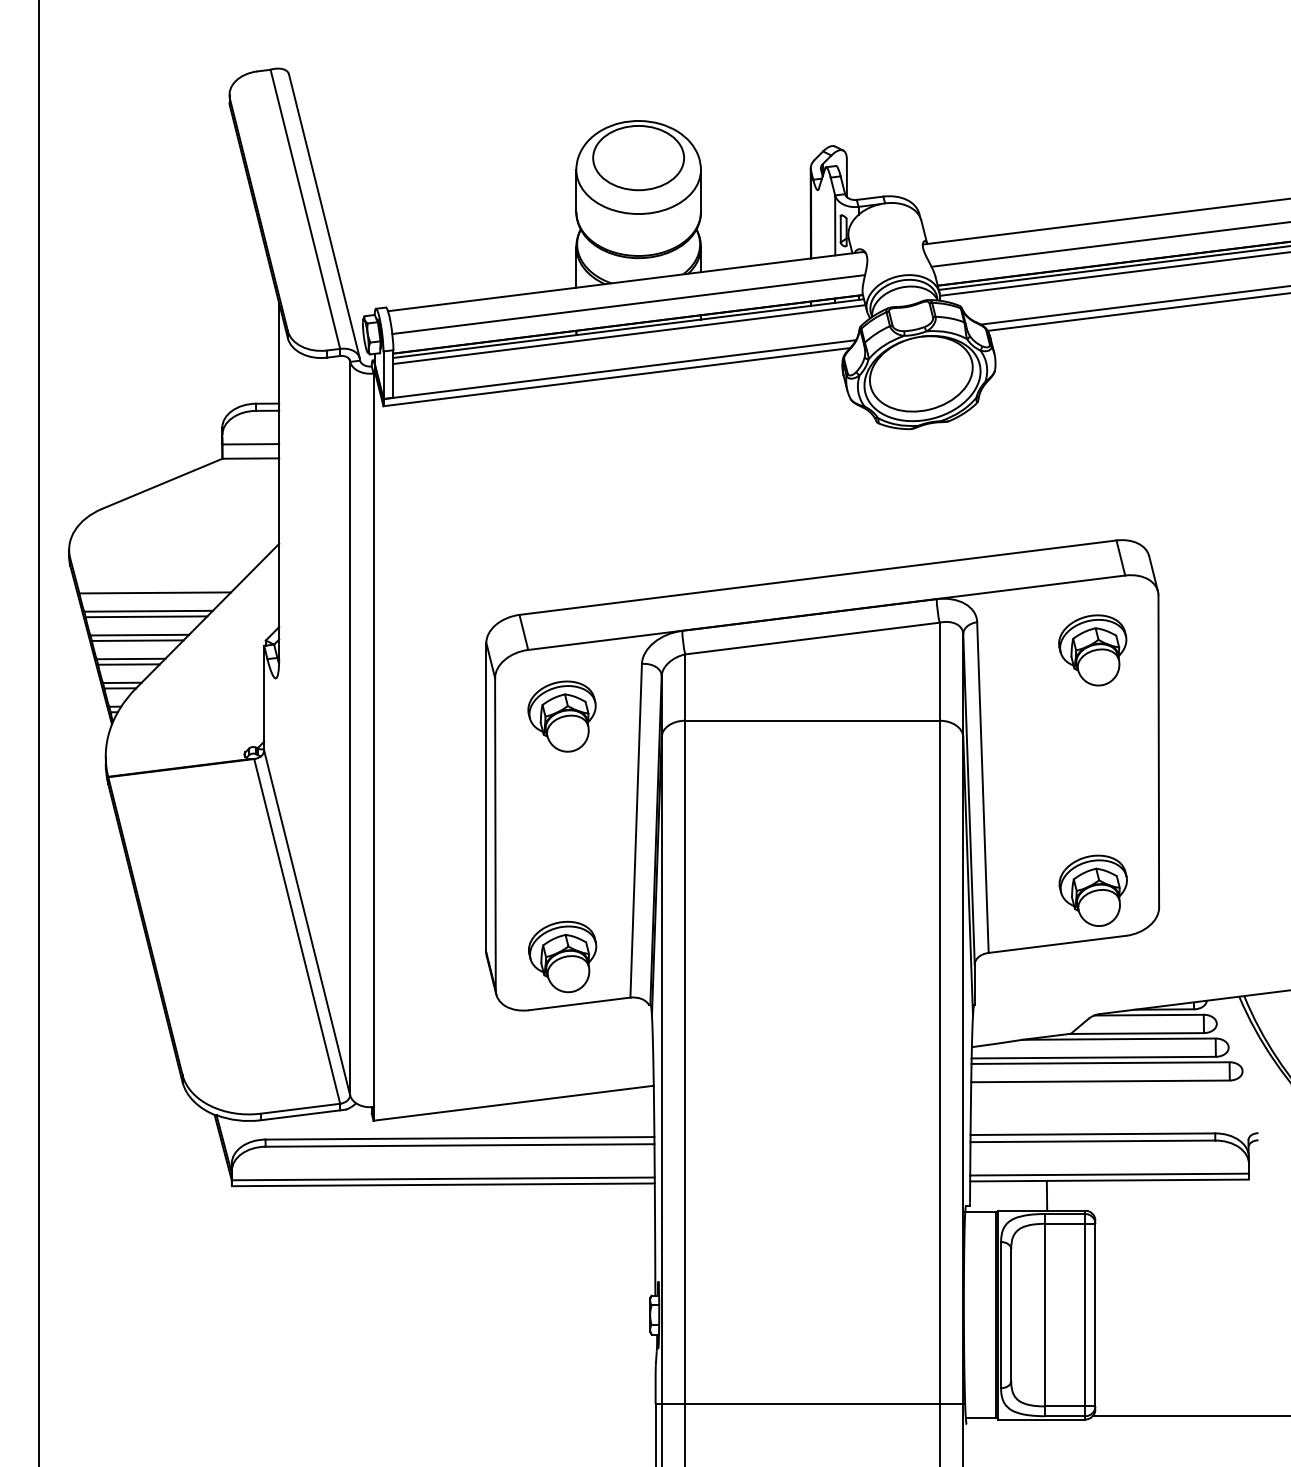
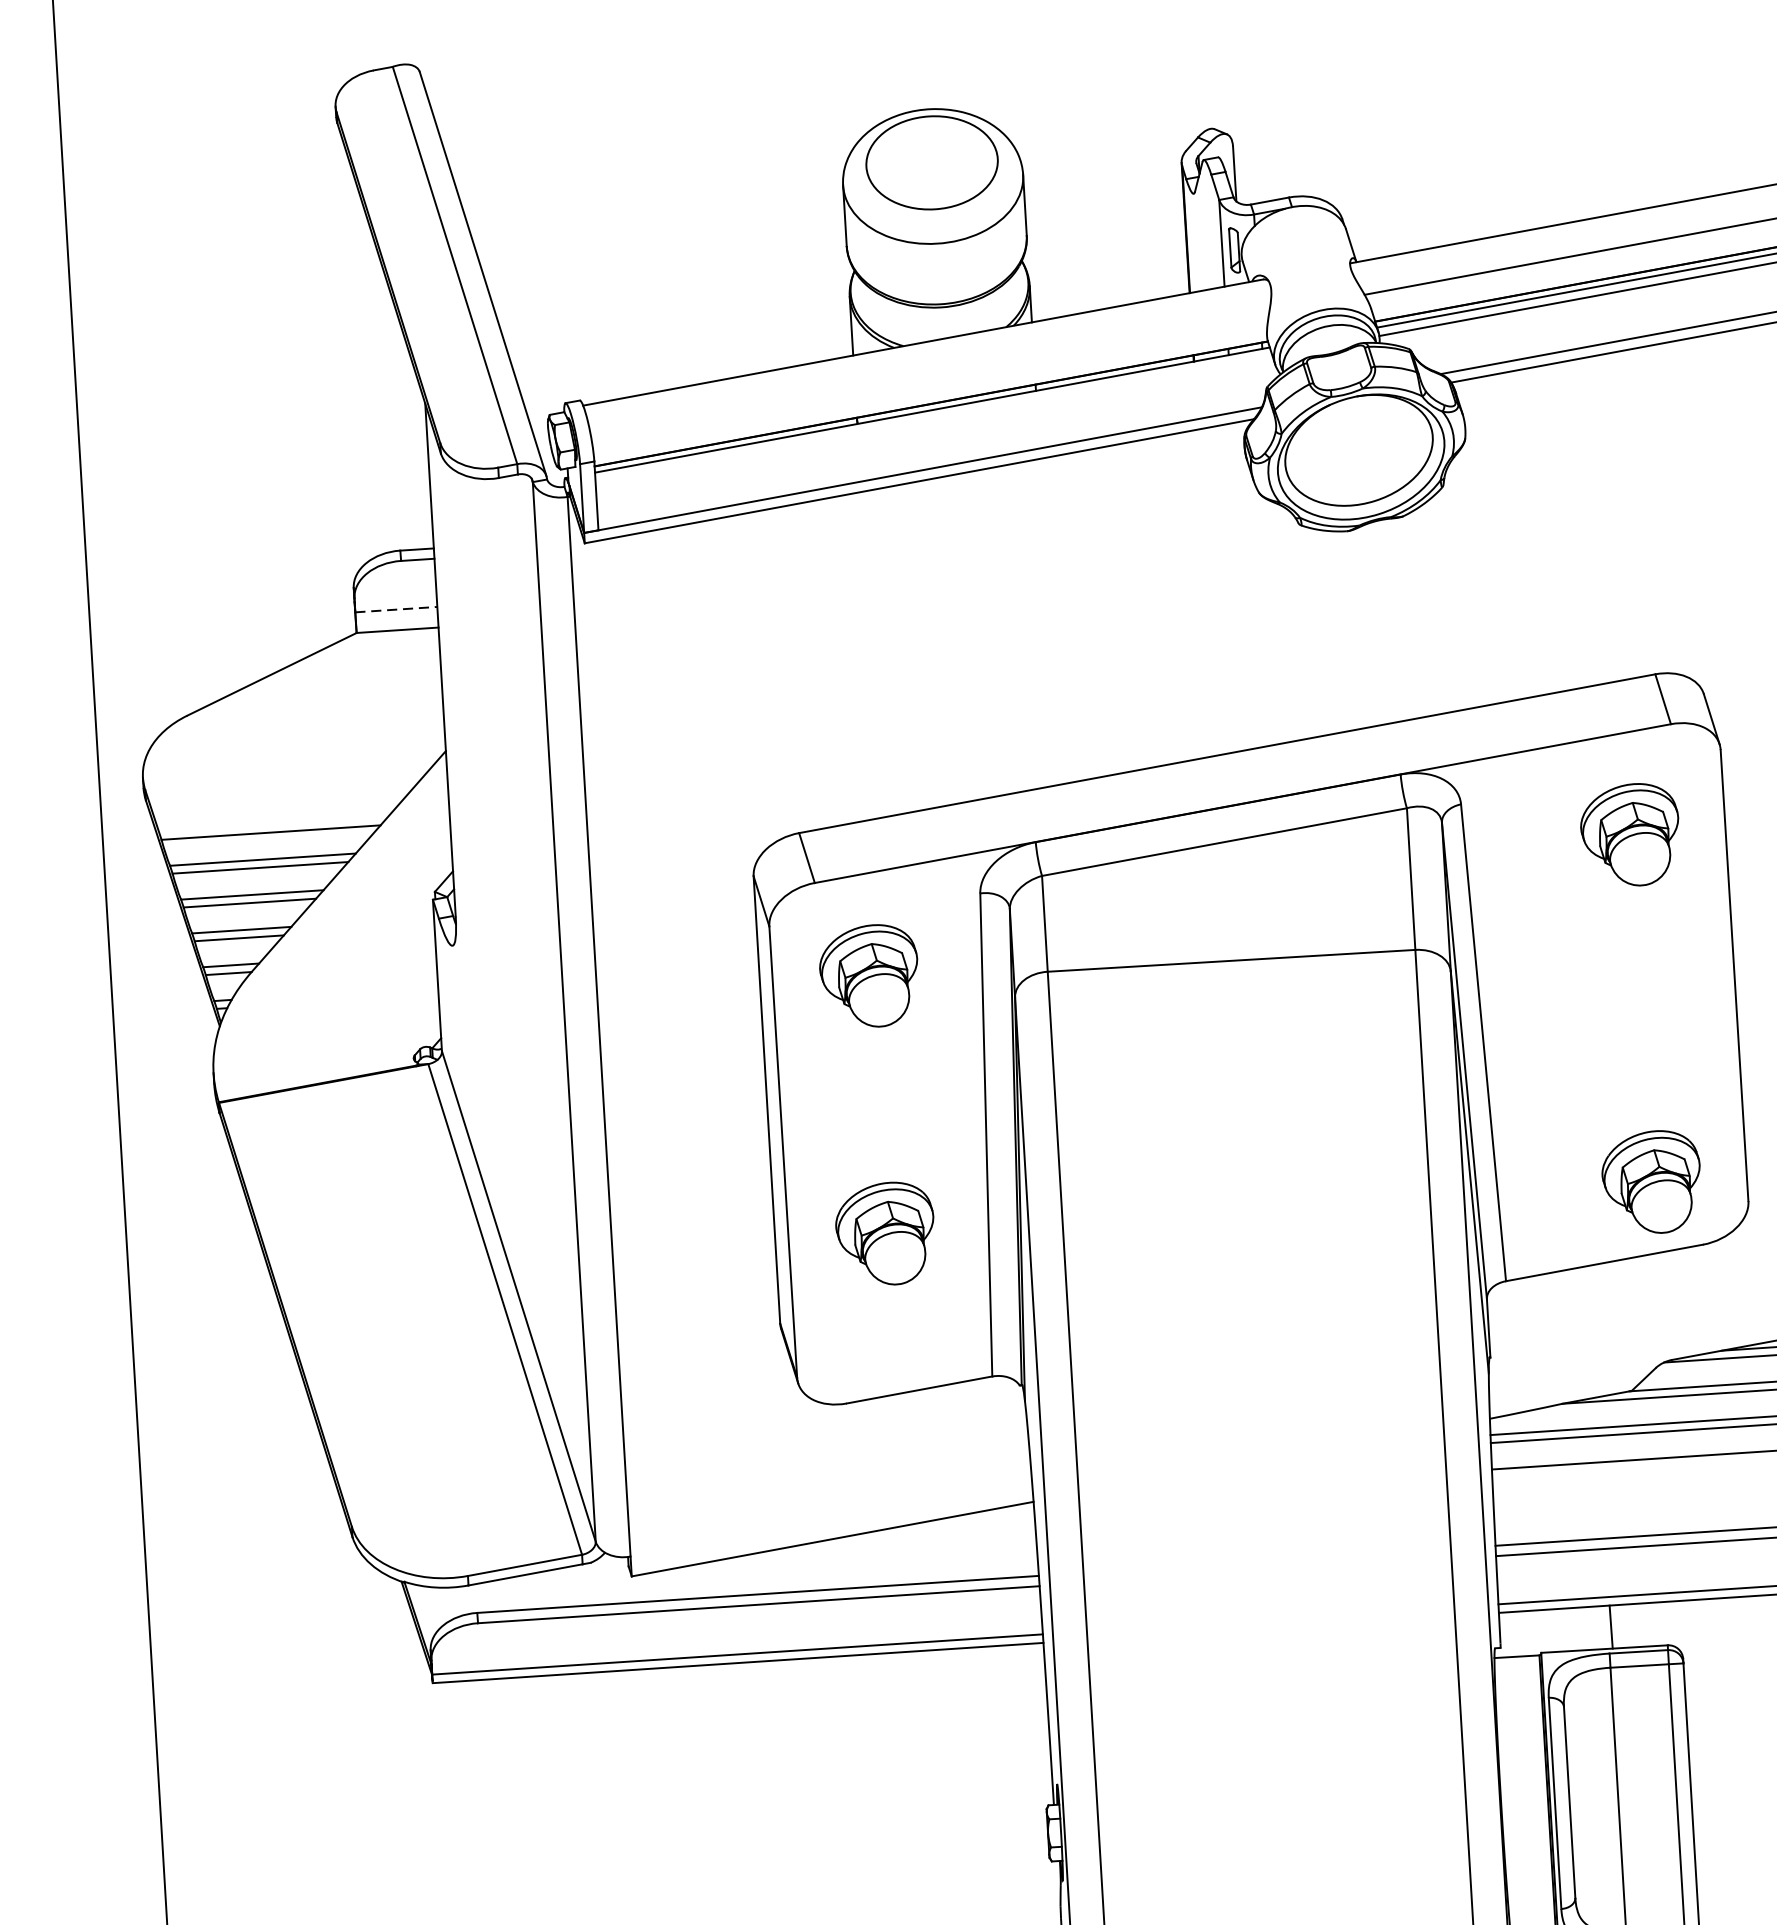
line: (628, 304) -> (930, 375), removed
line: (629, 334) -> (934, 418), removed
line: (251, 444) -> (397, 609), solid -> dashed
part: (562, 956) -> (885, 1233), moved

